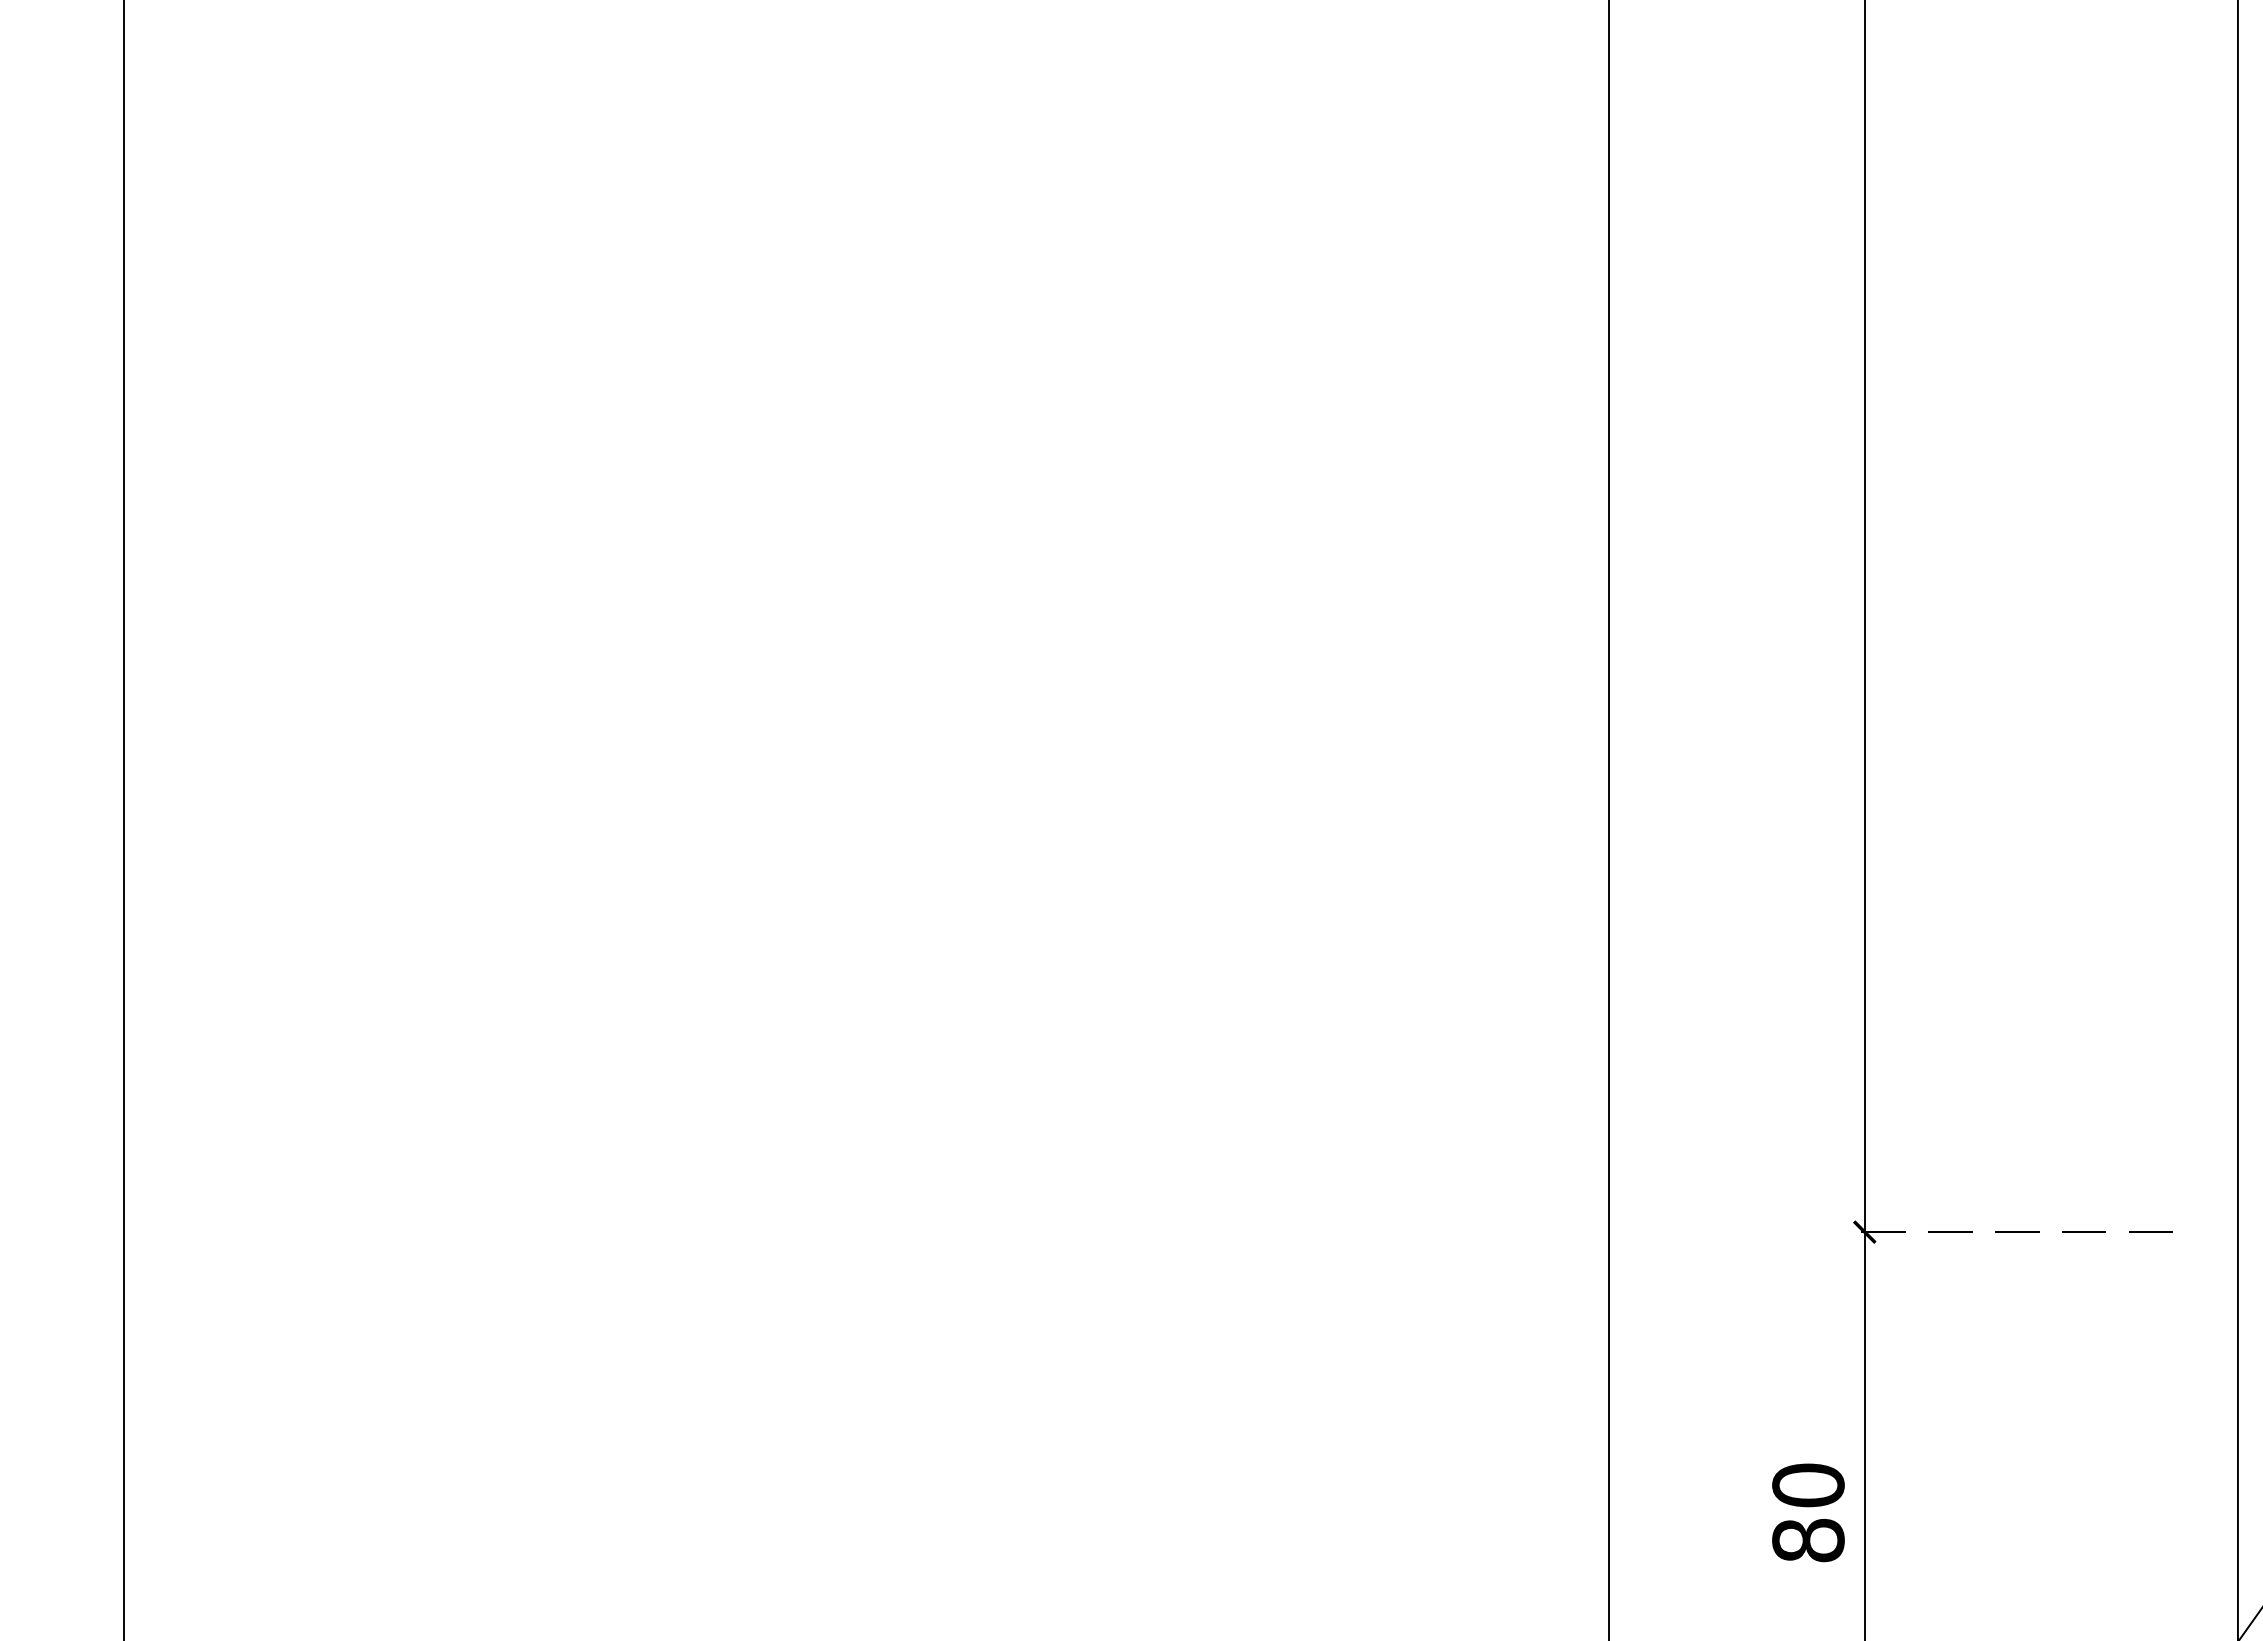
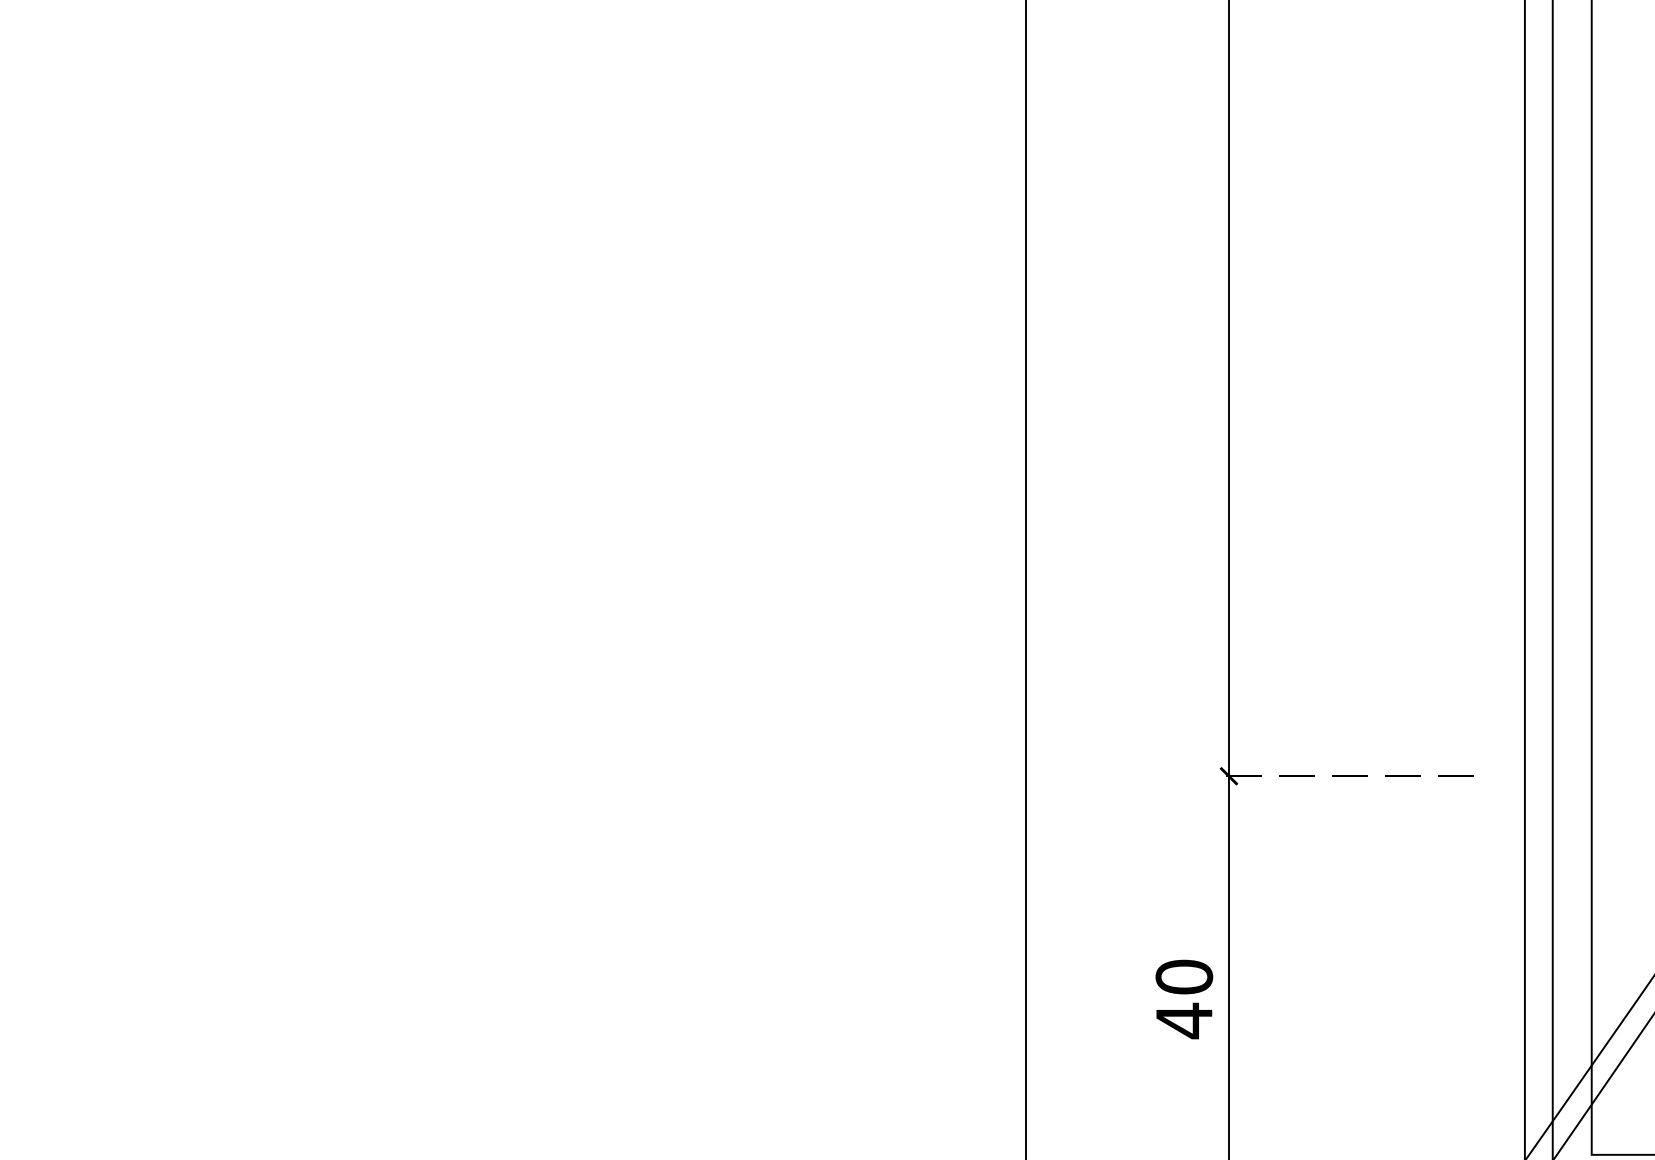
text: (1808, 1540) -> (1184, 1020), 80 -> 40

